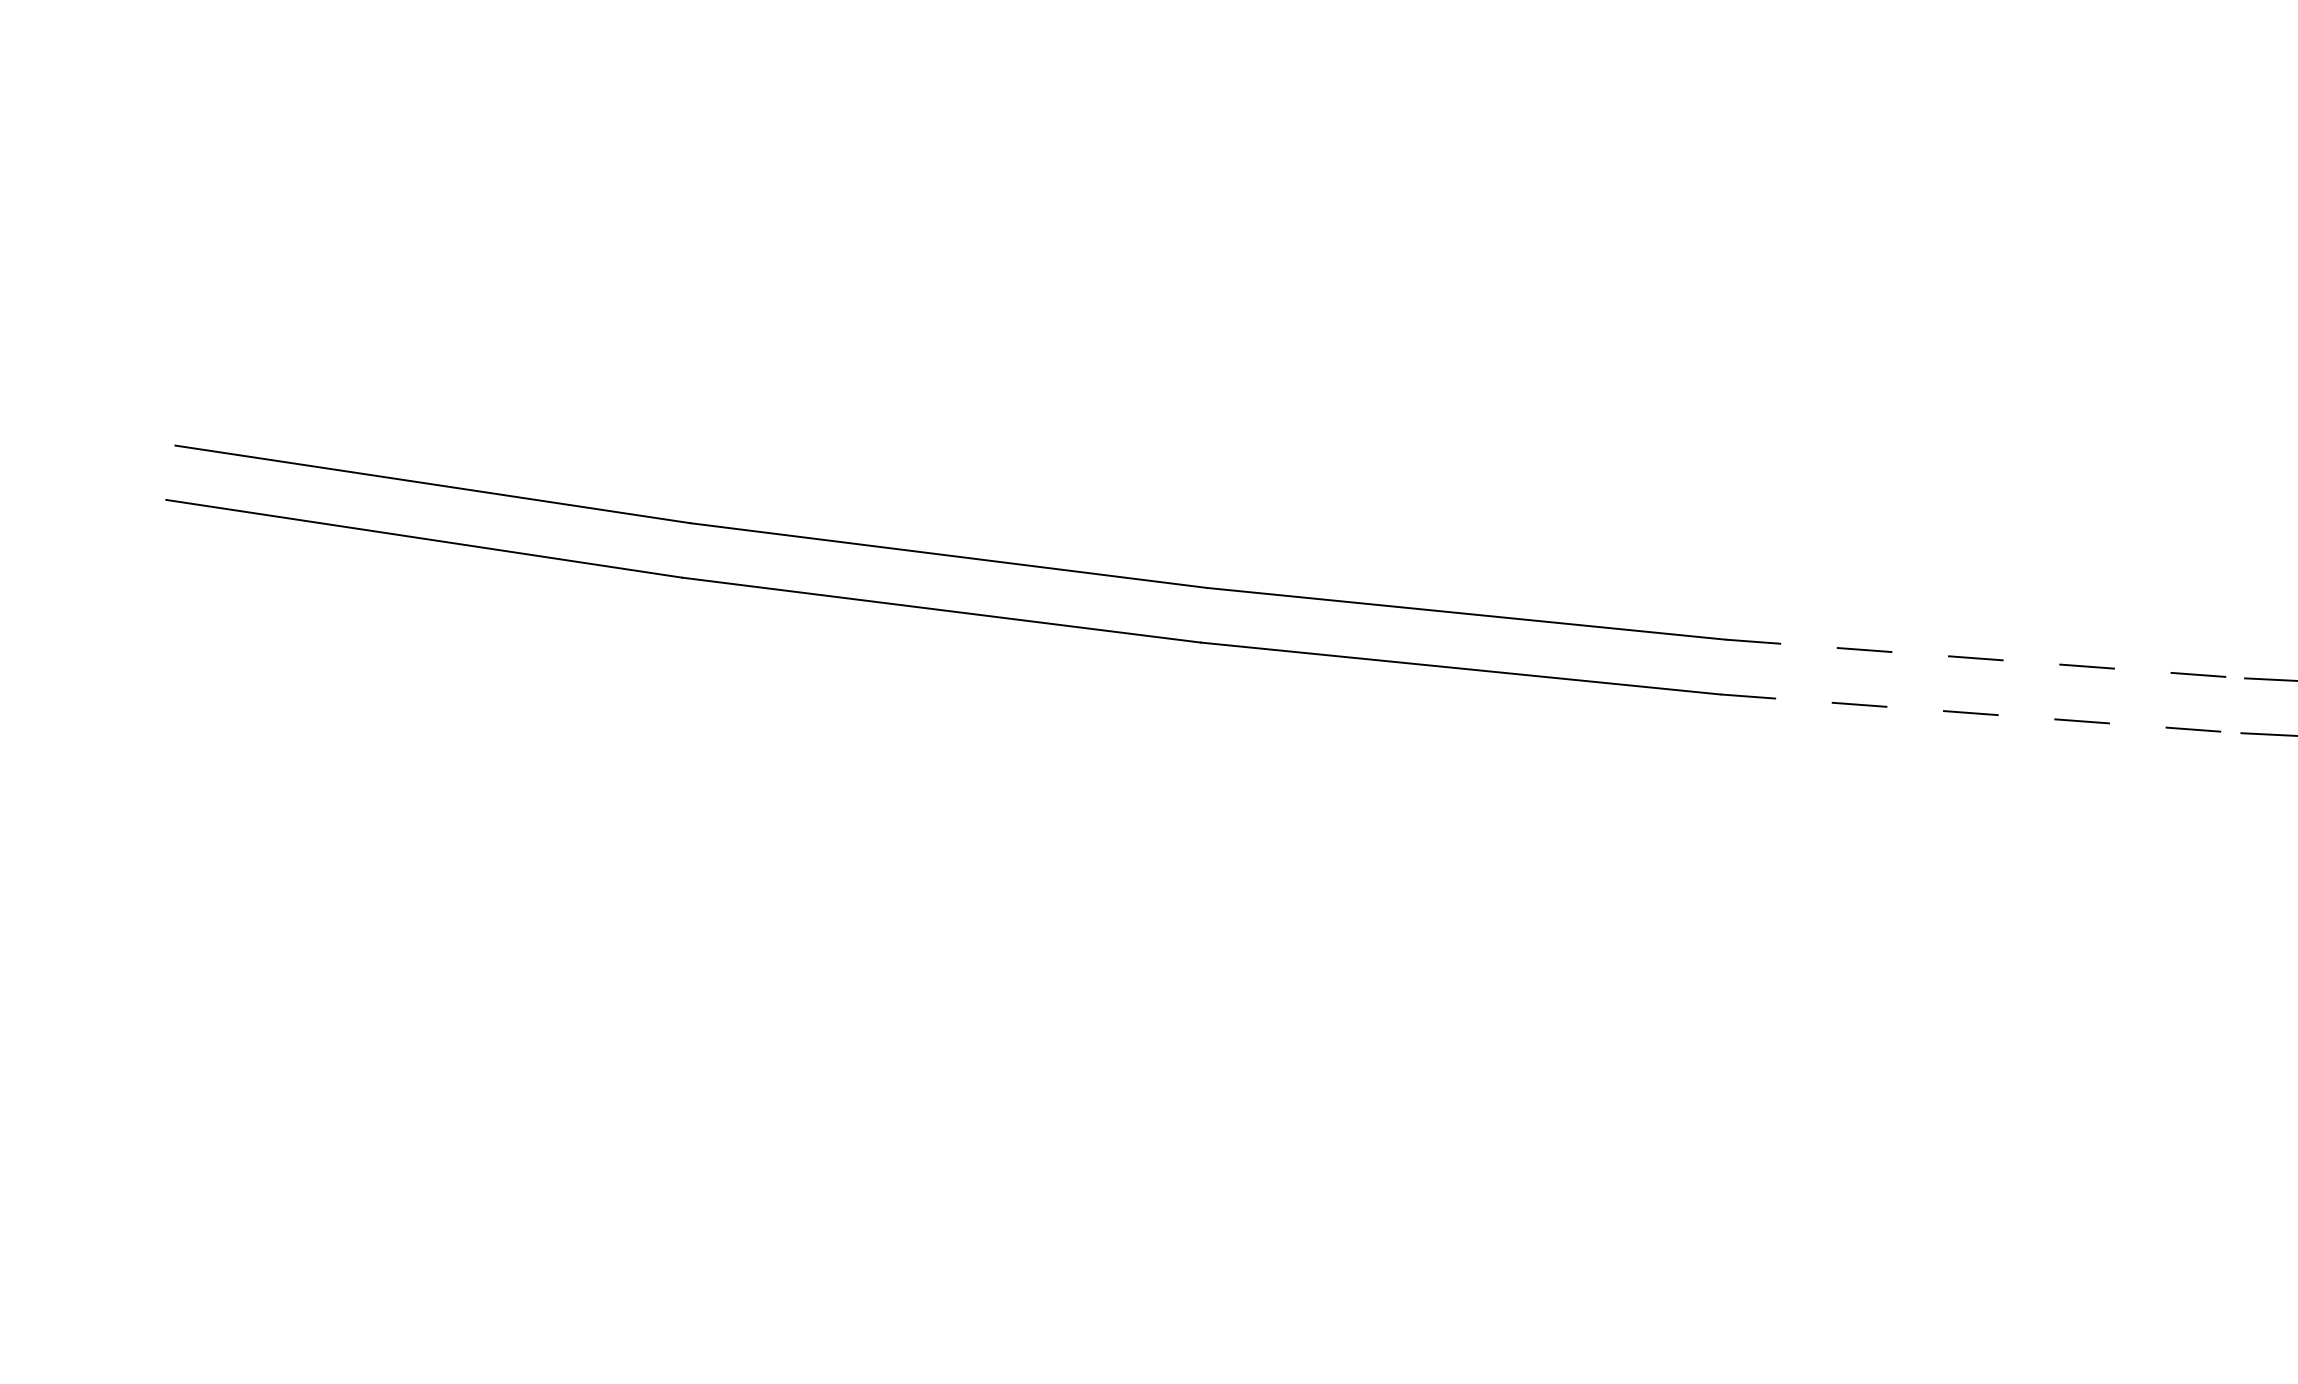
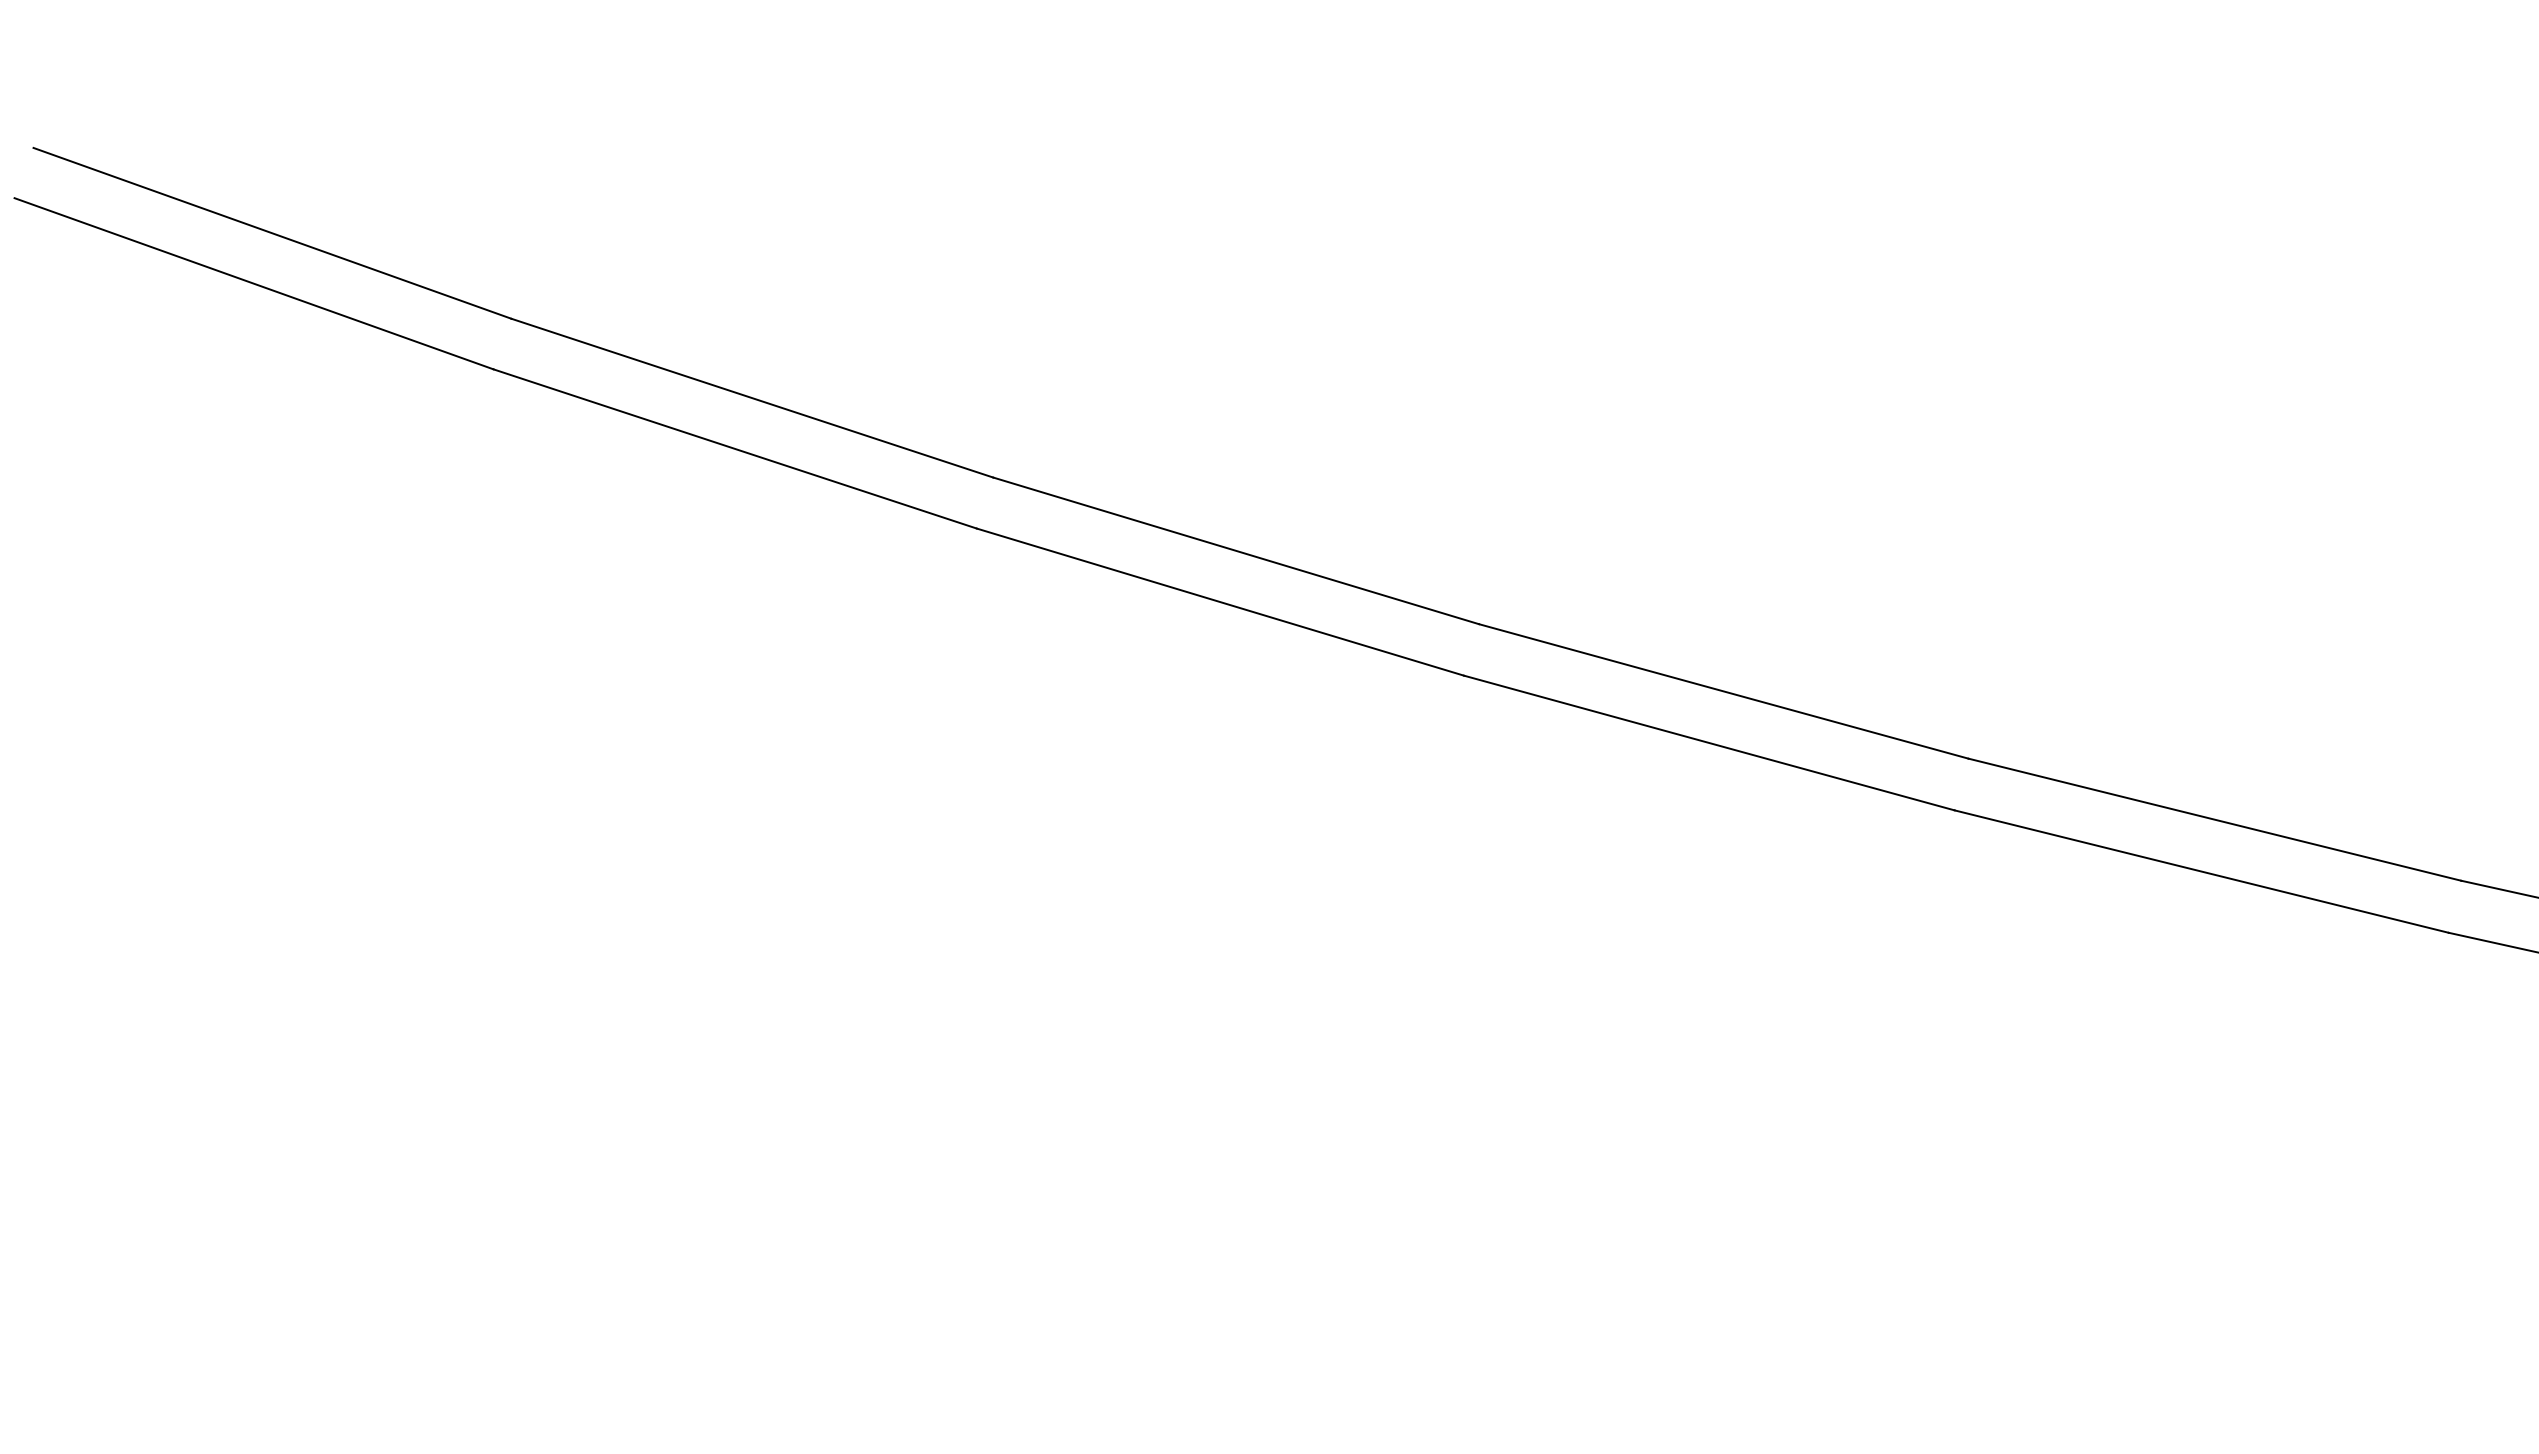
line: (1985, 659) -> (1723, 691), dashed -> solid
line: (1981, 714) -> (1709, 743), dashed -> solid

